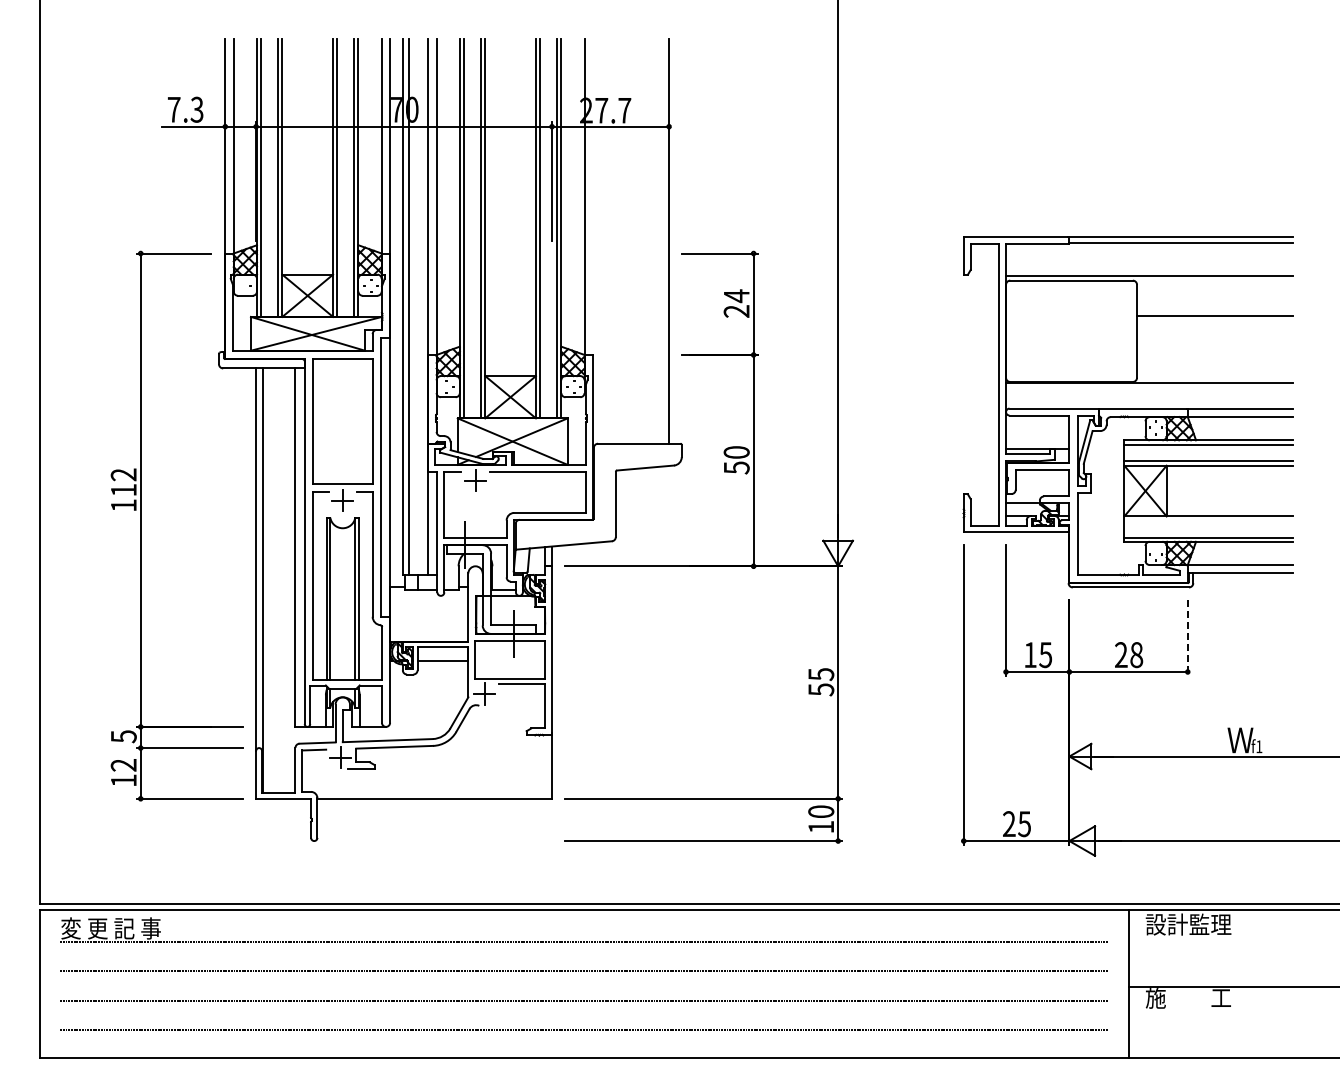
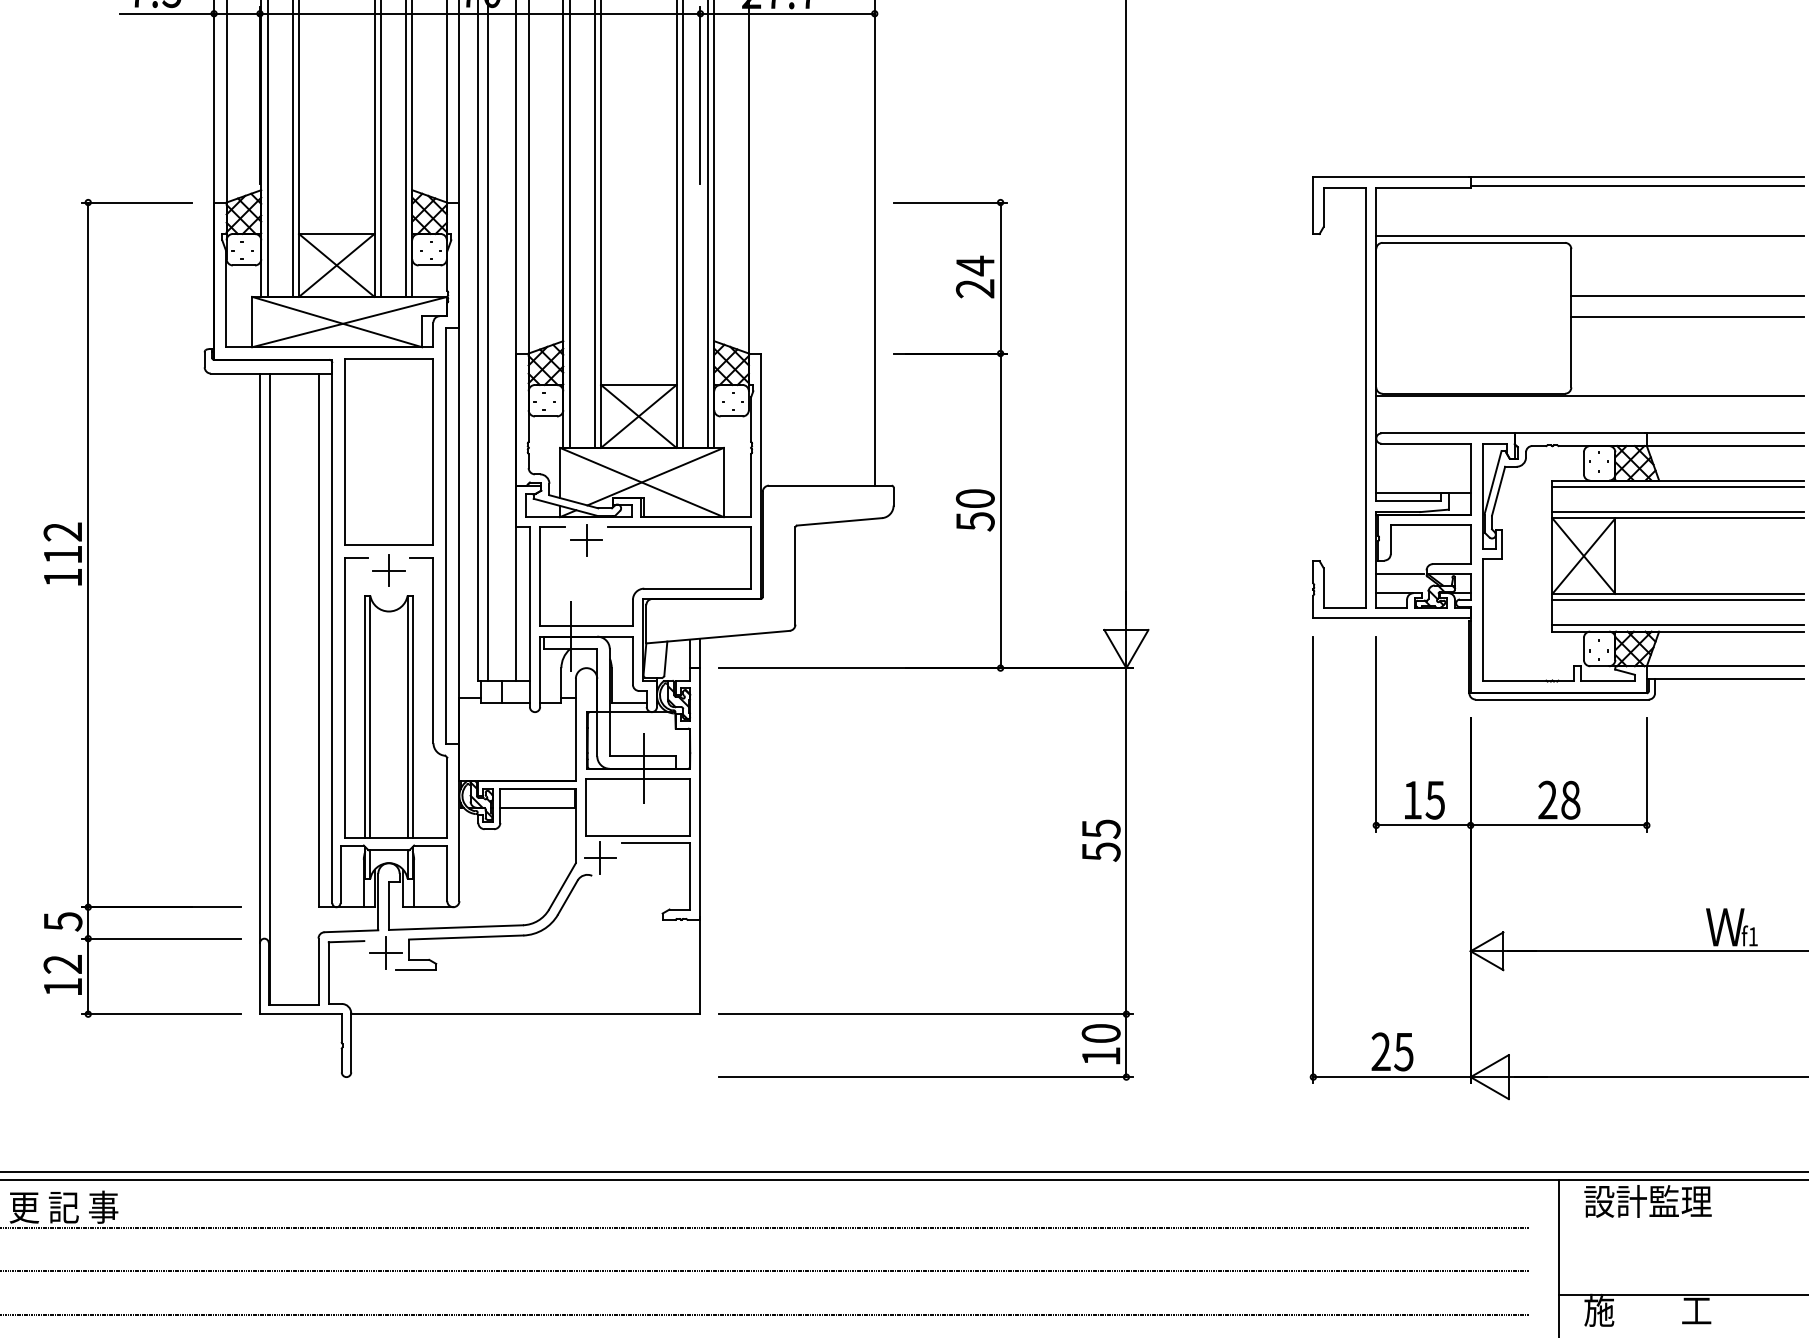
line: (1215, 330) -> (1688, 317), added
line: (1208, 520) -> (1677, 599), added
line: (1187, 638) -> (1646, 775), dashed -> solid

